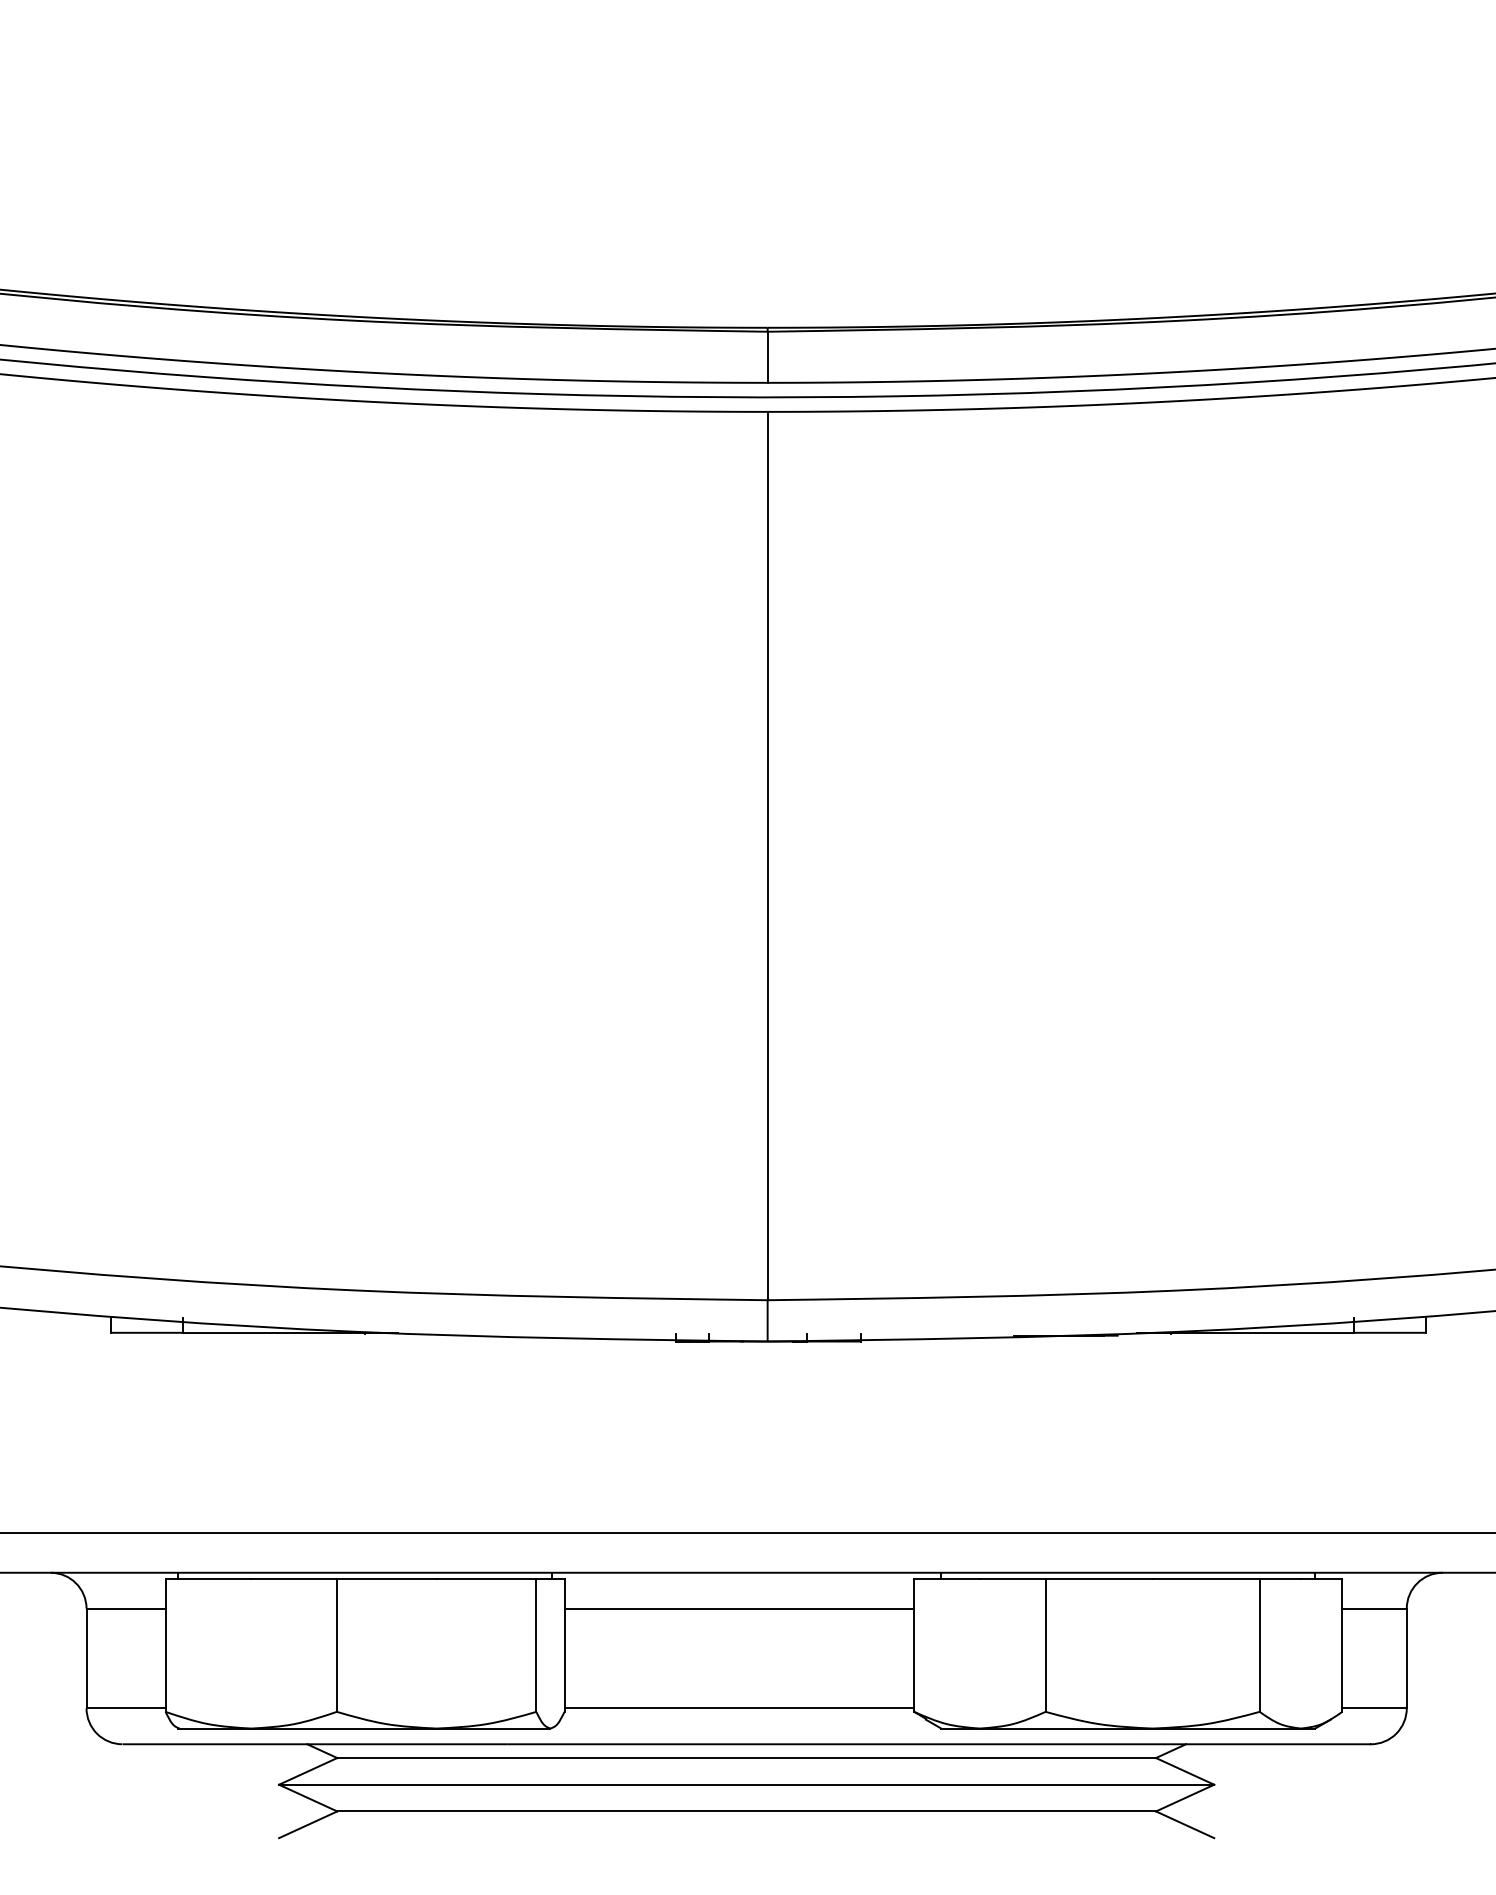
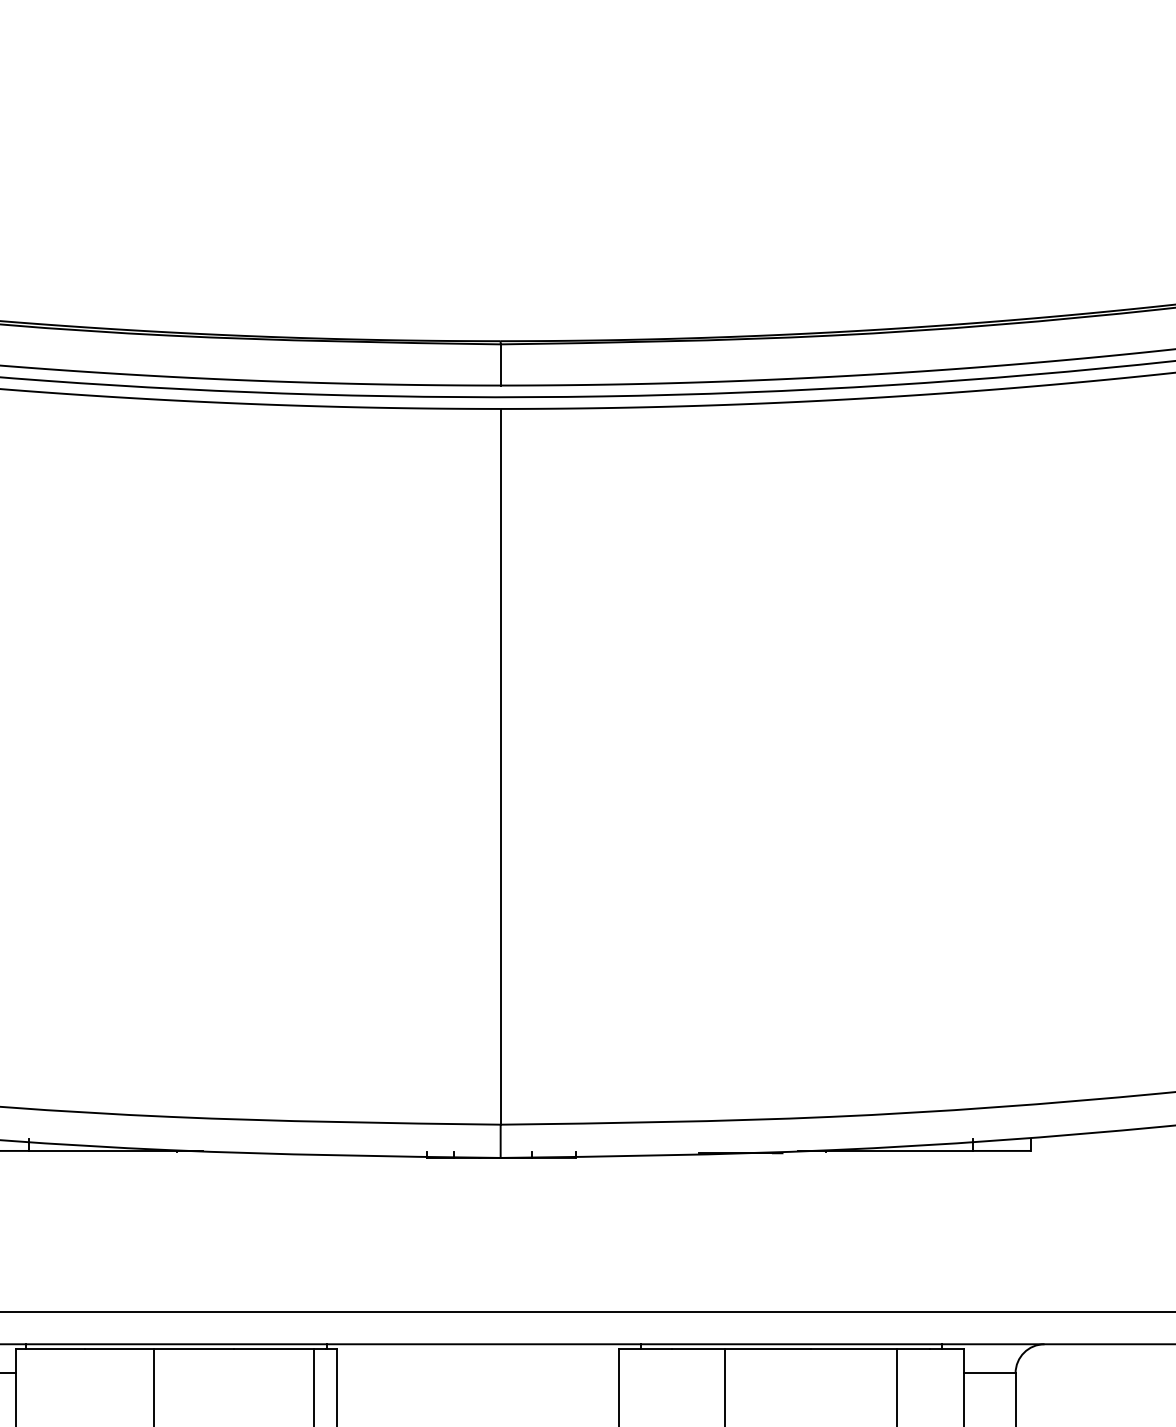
line: (739, 1608) -> (477, 1373), removed

